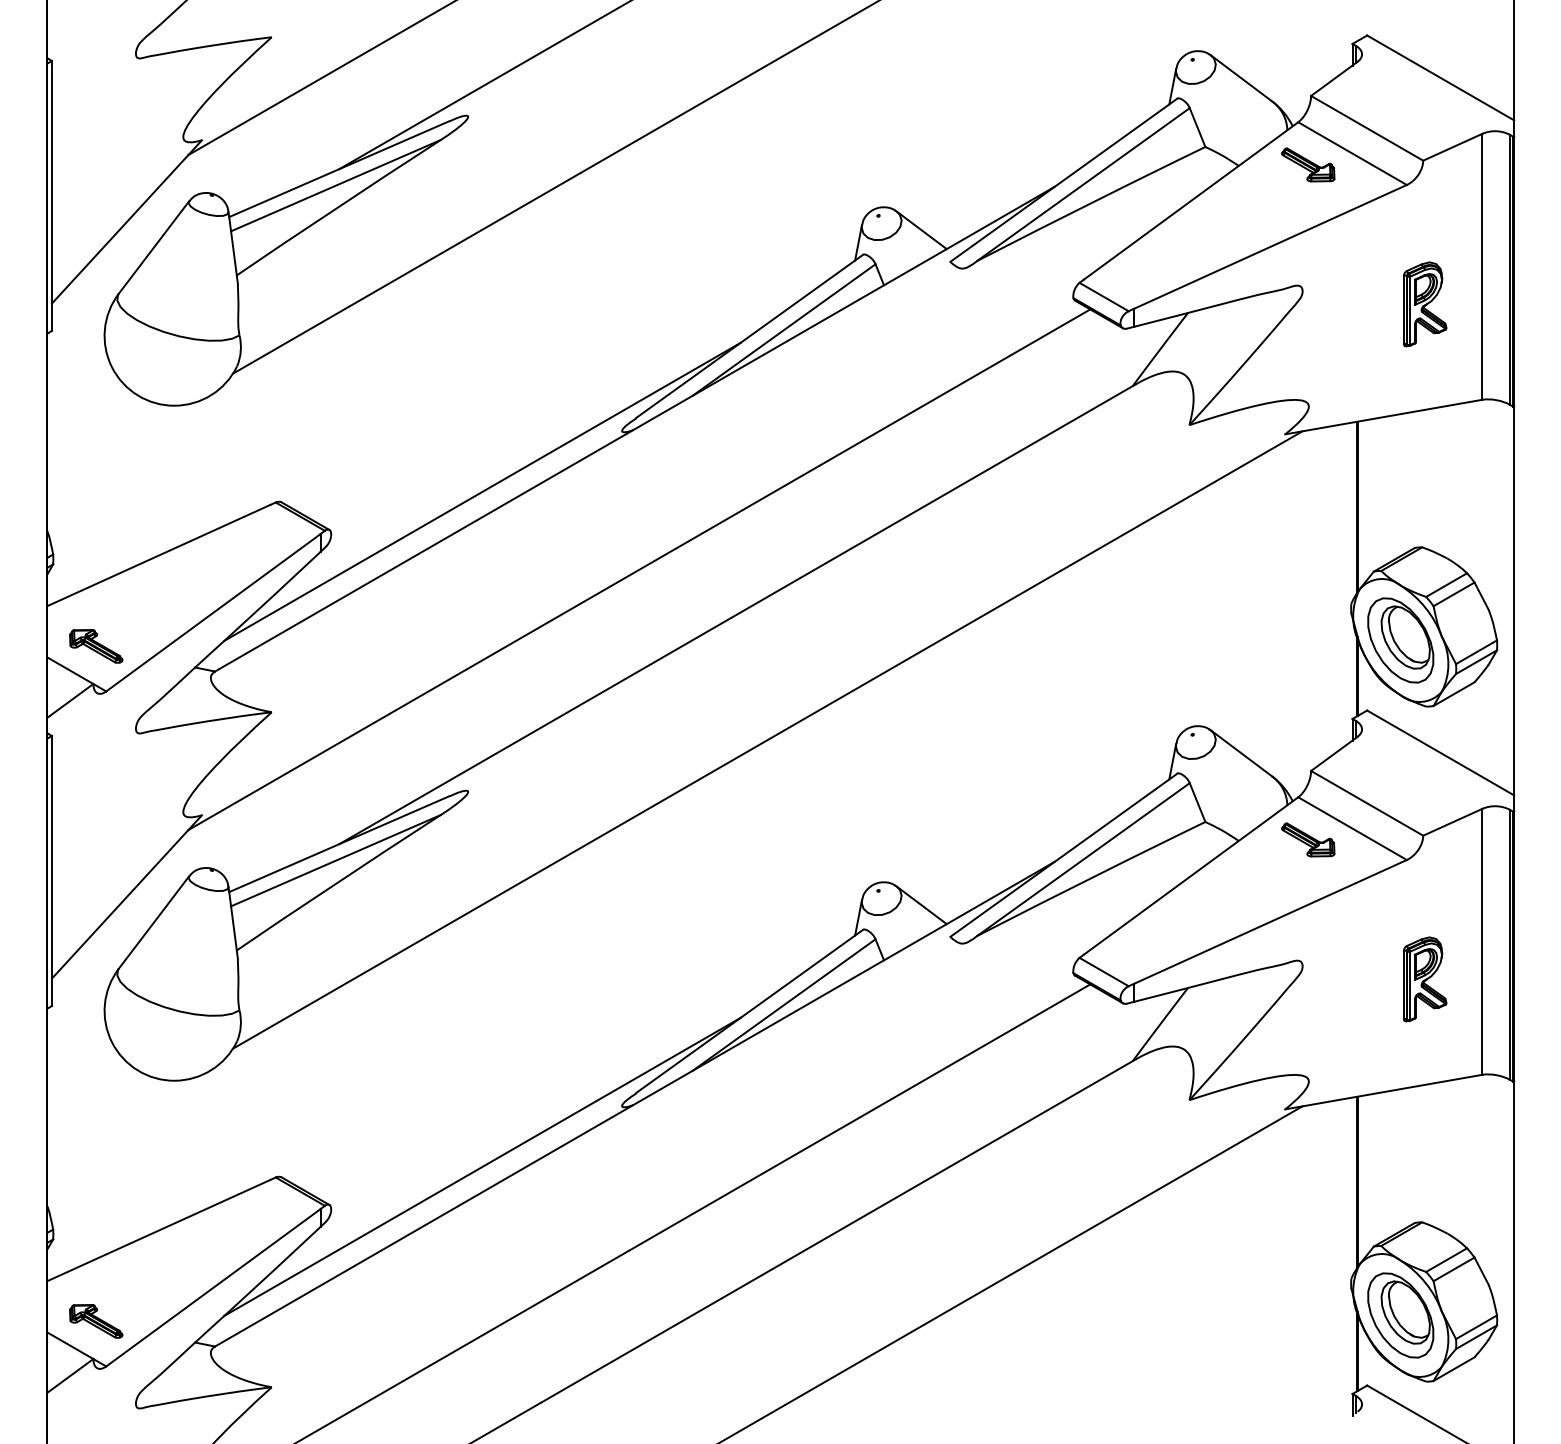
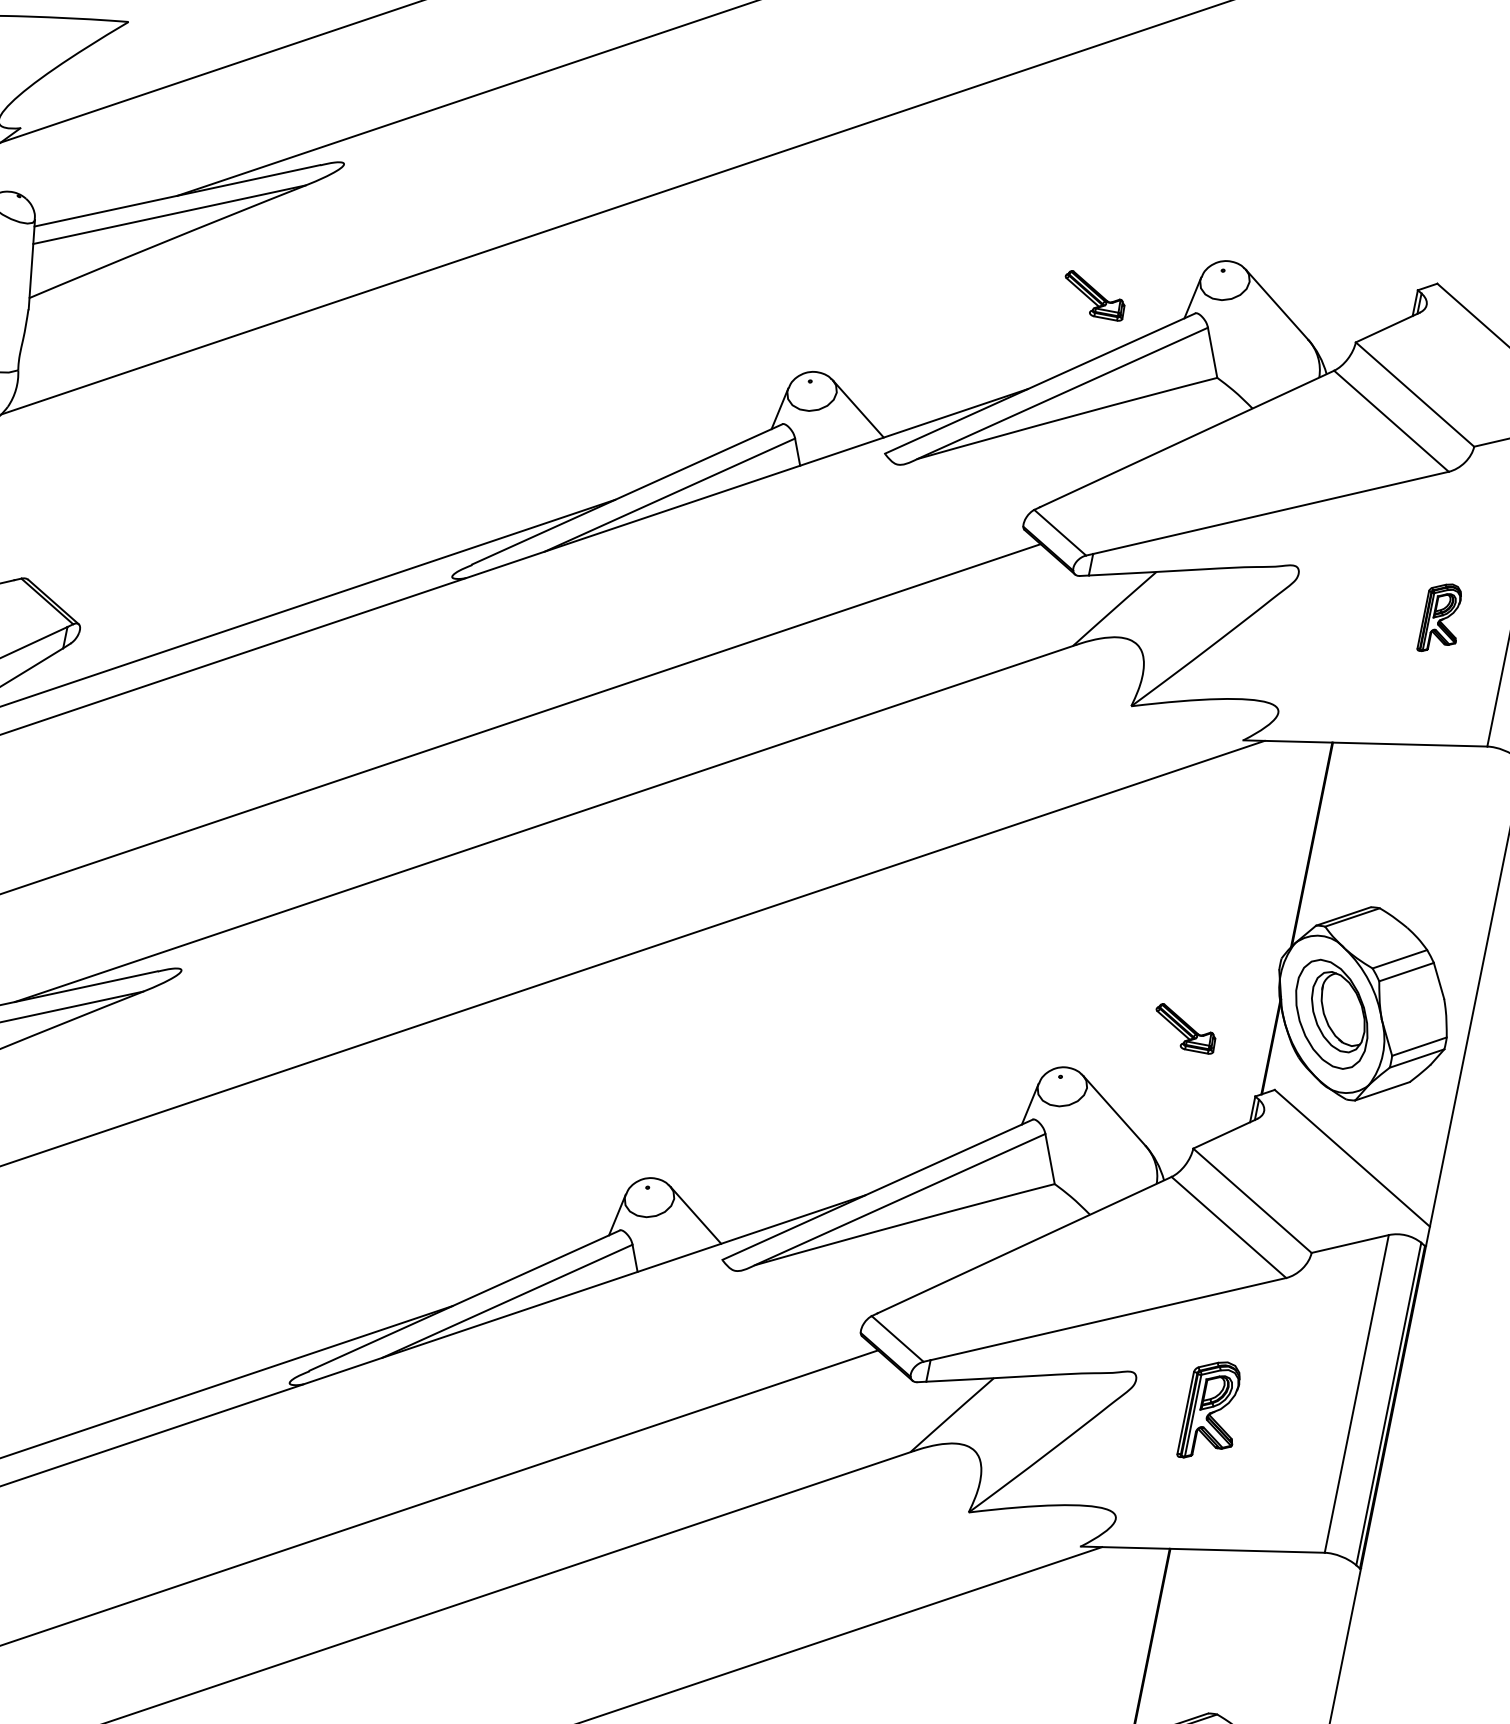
part: (1308, 164) -> (1094, 295), moved
part: (1425, 304) -> (1442, 619), size x0.7
part: (1308, 839) -> (1185, 1028), moved
part: (1425, 979) -> (1212, 1411), moved

